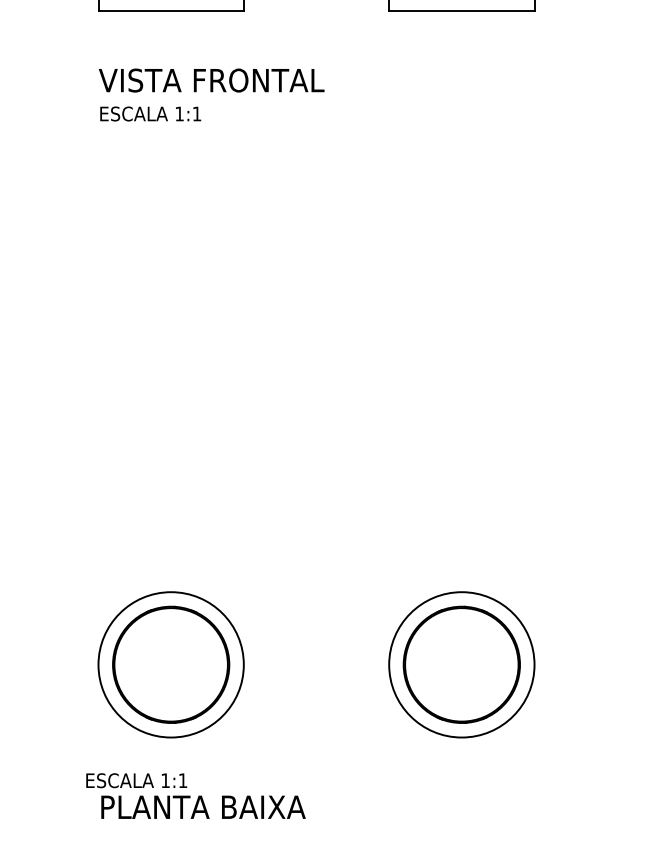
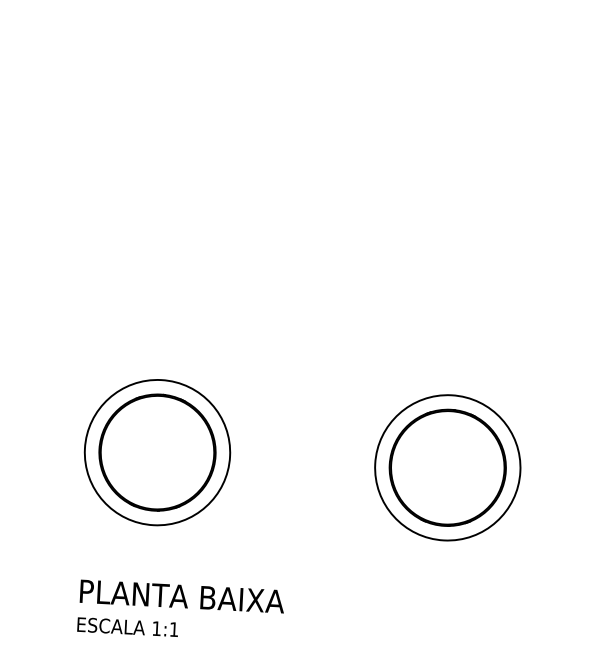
text: (136, 780) -> (127, 626), moved

